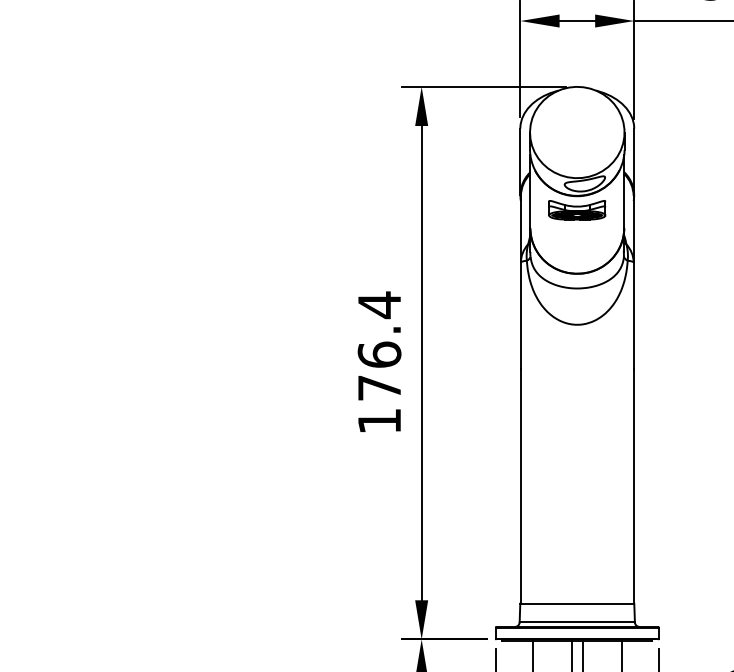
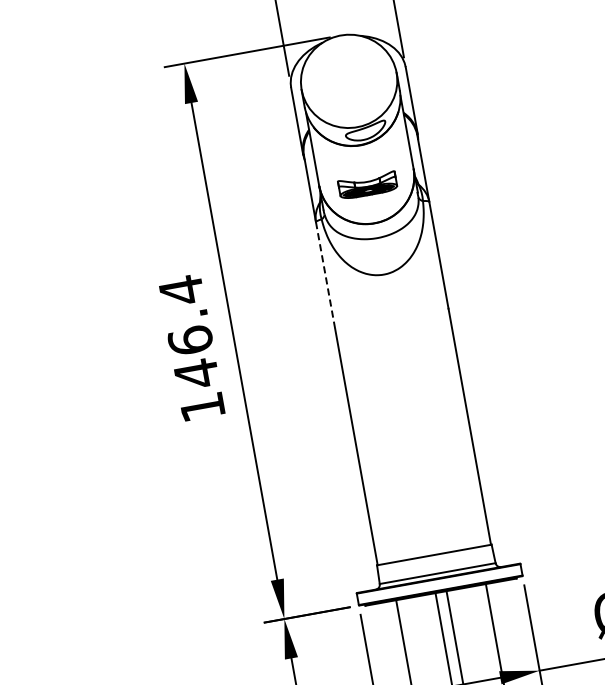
part: (577, 210) -> (368, 185), moved
line: (520, 316) -> (325, 276), solid -> dashed
text: (379, 387) -> (196, 373), 176.4 -> 146.4

